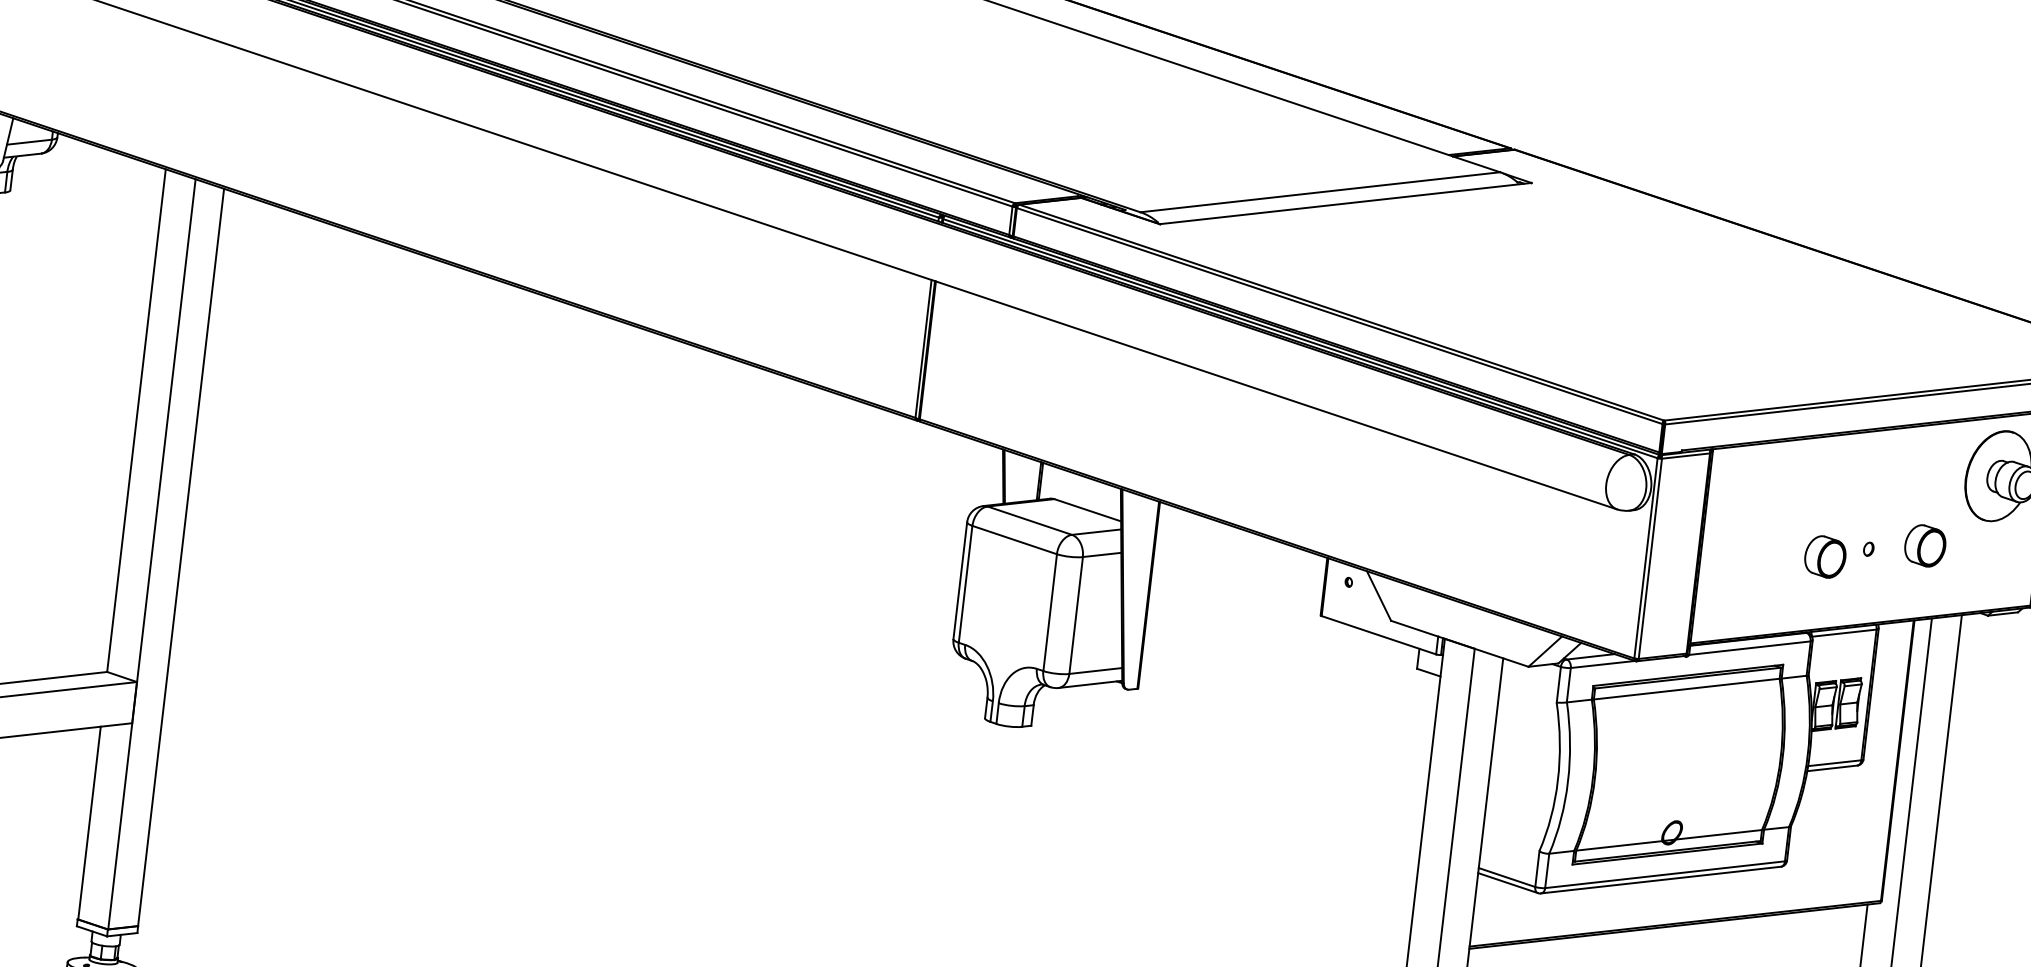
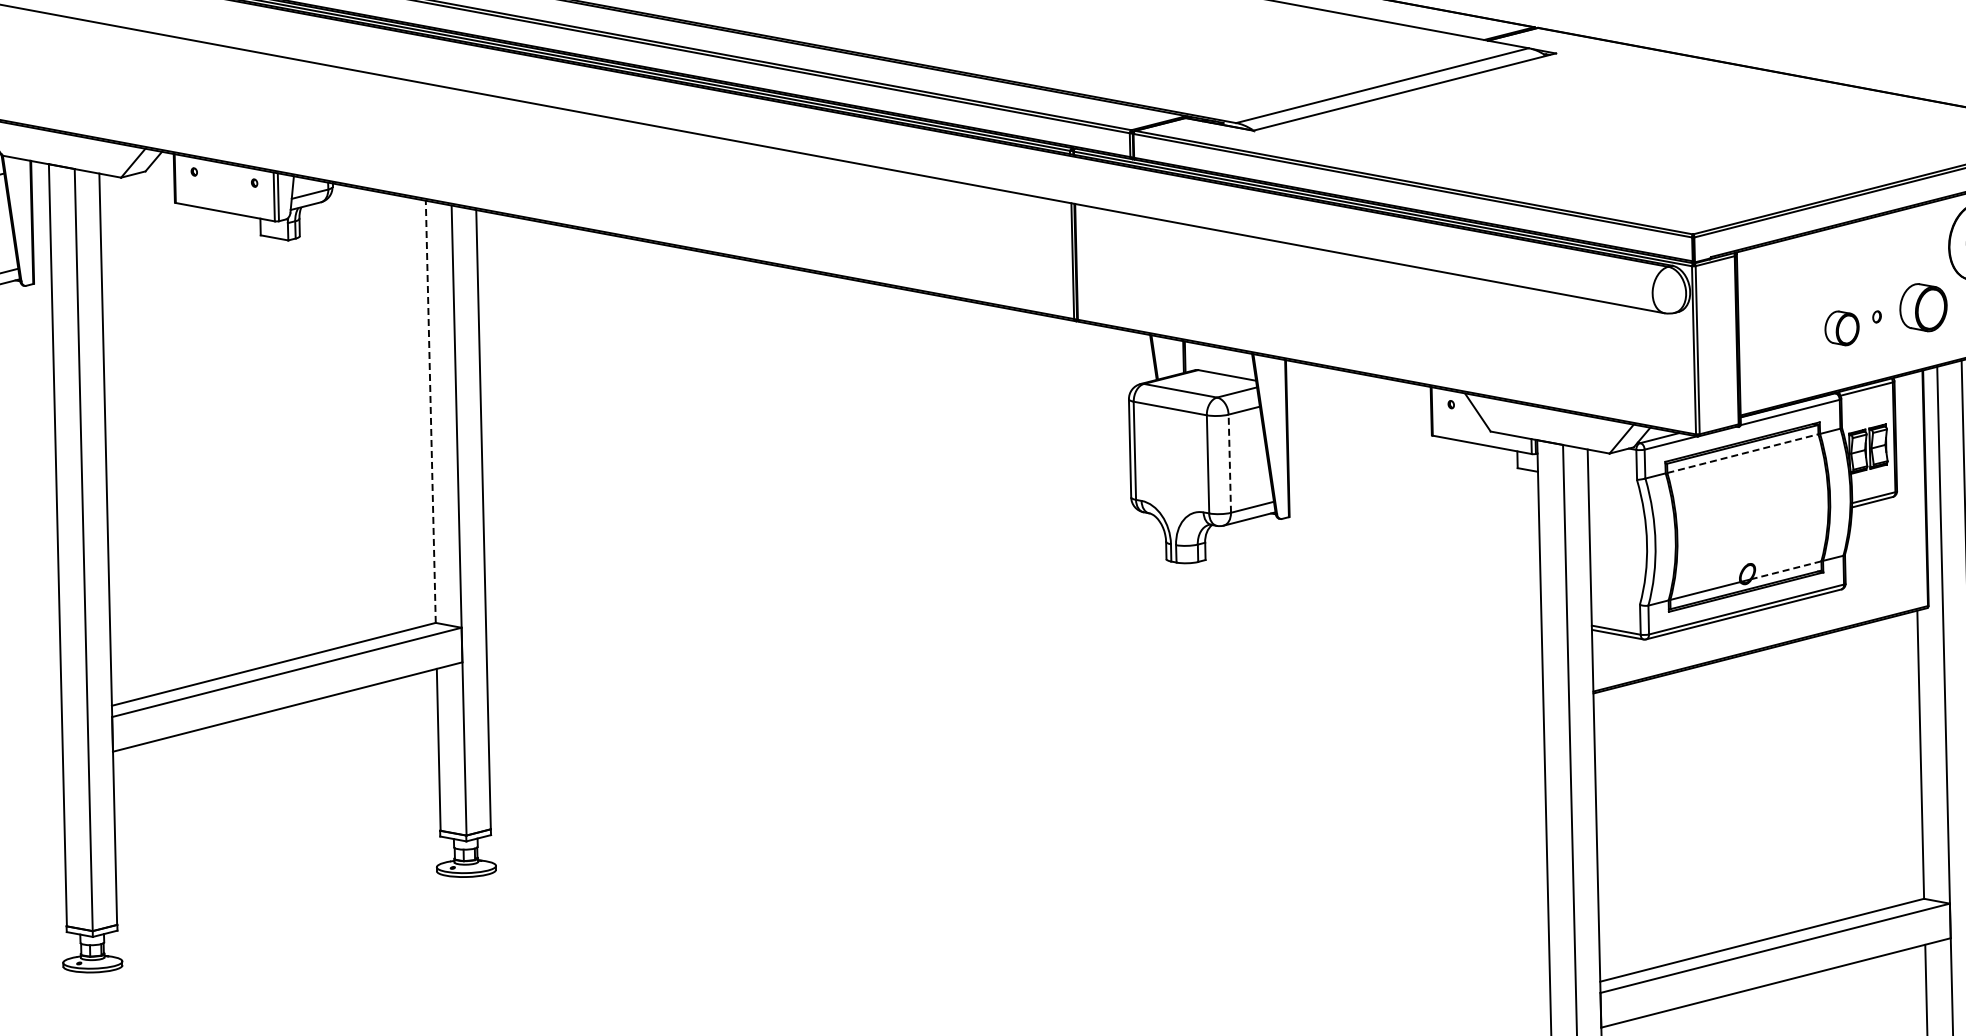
line: (136, 420) -> (430, 411), solid -> dashed
part: (1924, 545) -> (1922, 307), size x1.4
line: (1075, 615) -> (1229, 463), solid -> dashed
line: (1686, 688) -> (1742, 453), solid -> dashed
line: (1717, 834) -> (1785, 570), solid -> dashed

